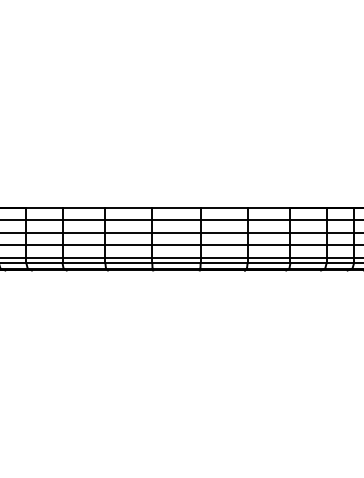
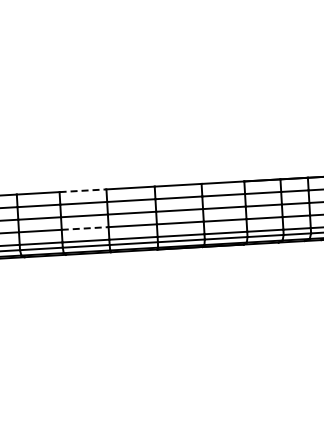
line: (129, 207) -> (83, 190), solid -> dashed
line: (129, 245) -> (85, 228), solid -> dashed

